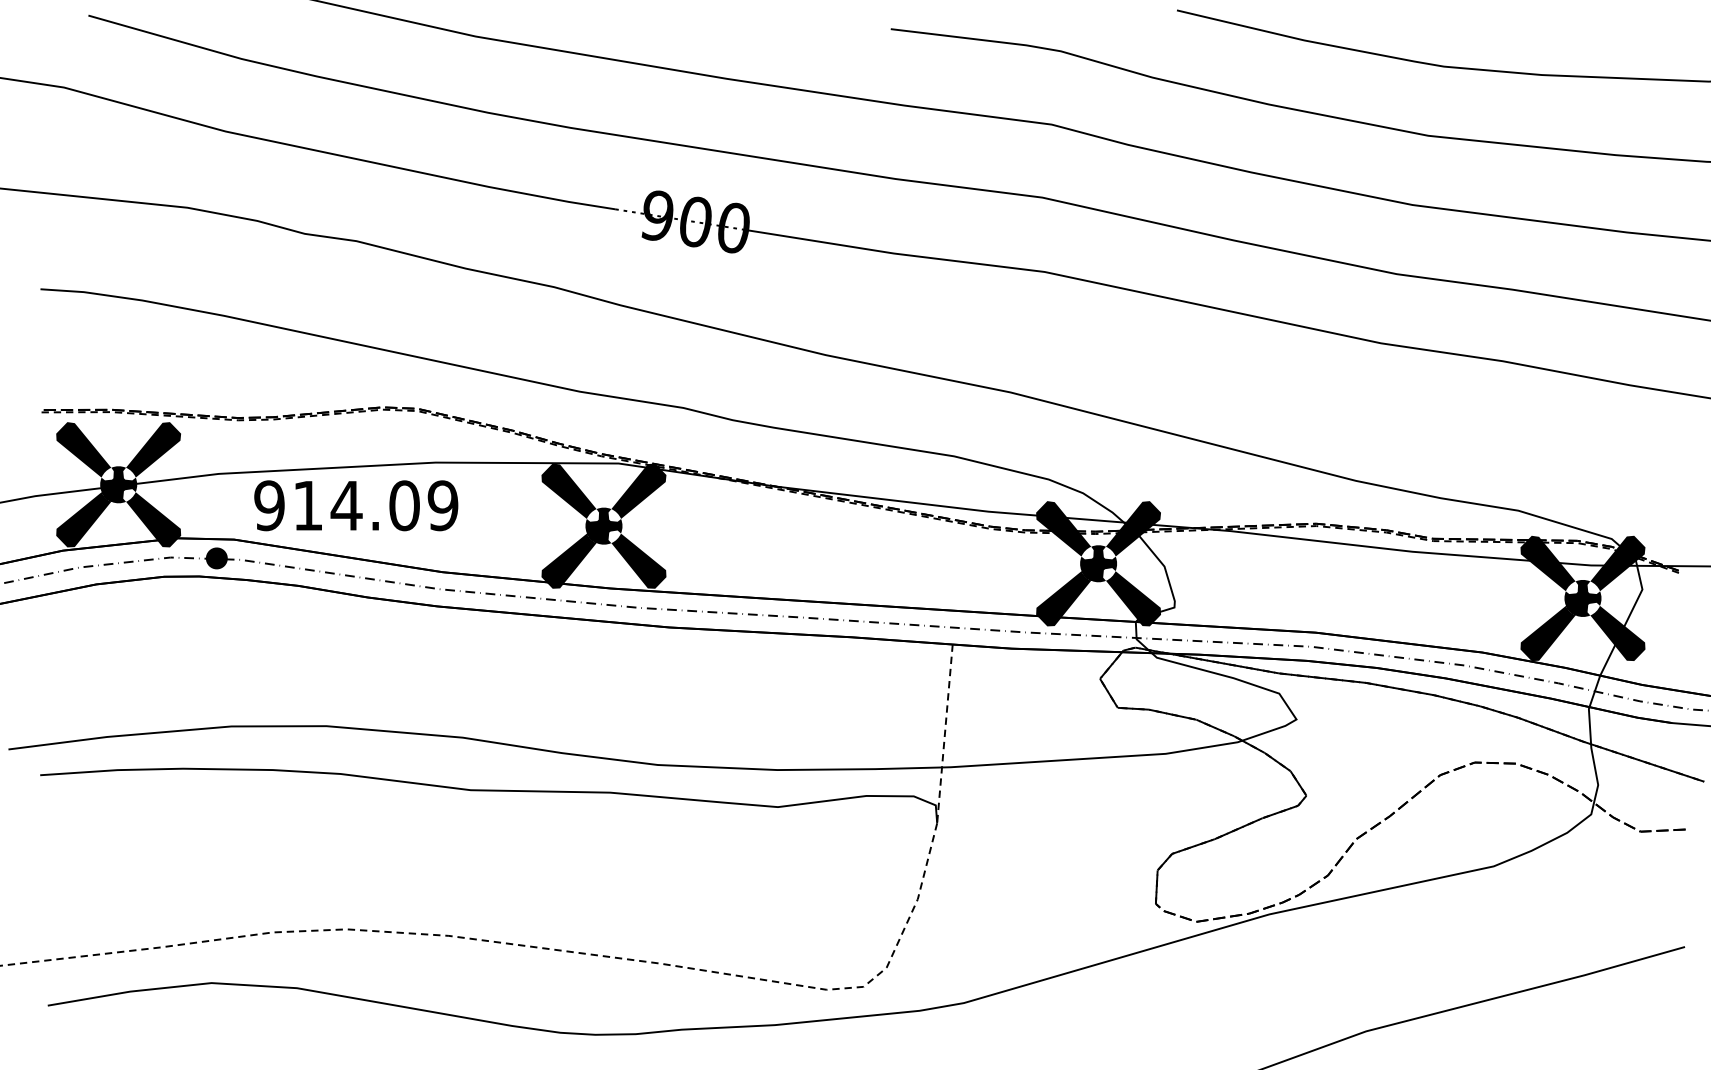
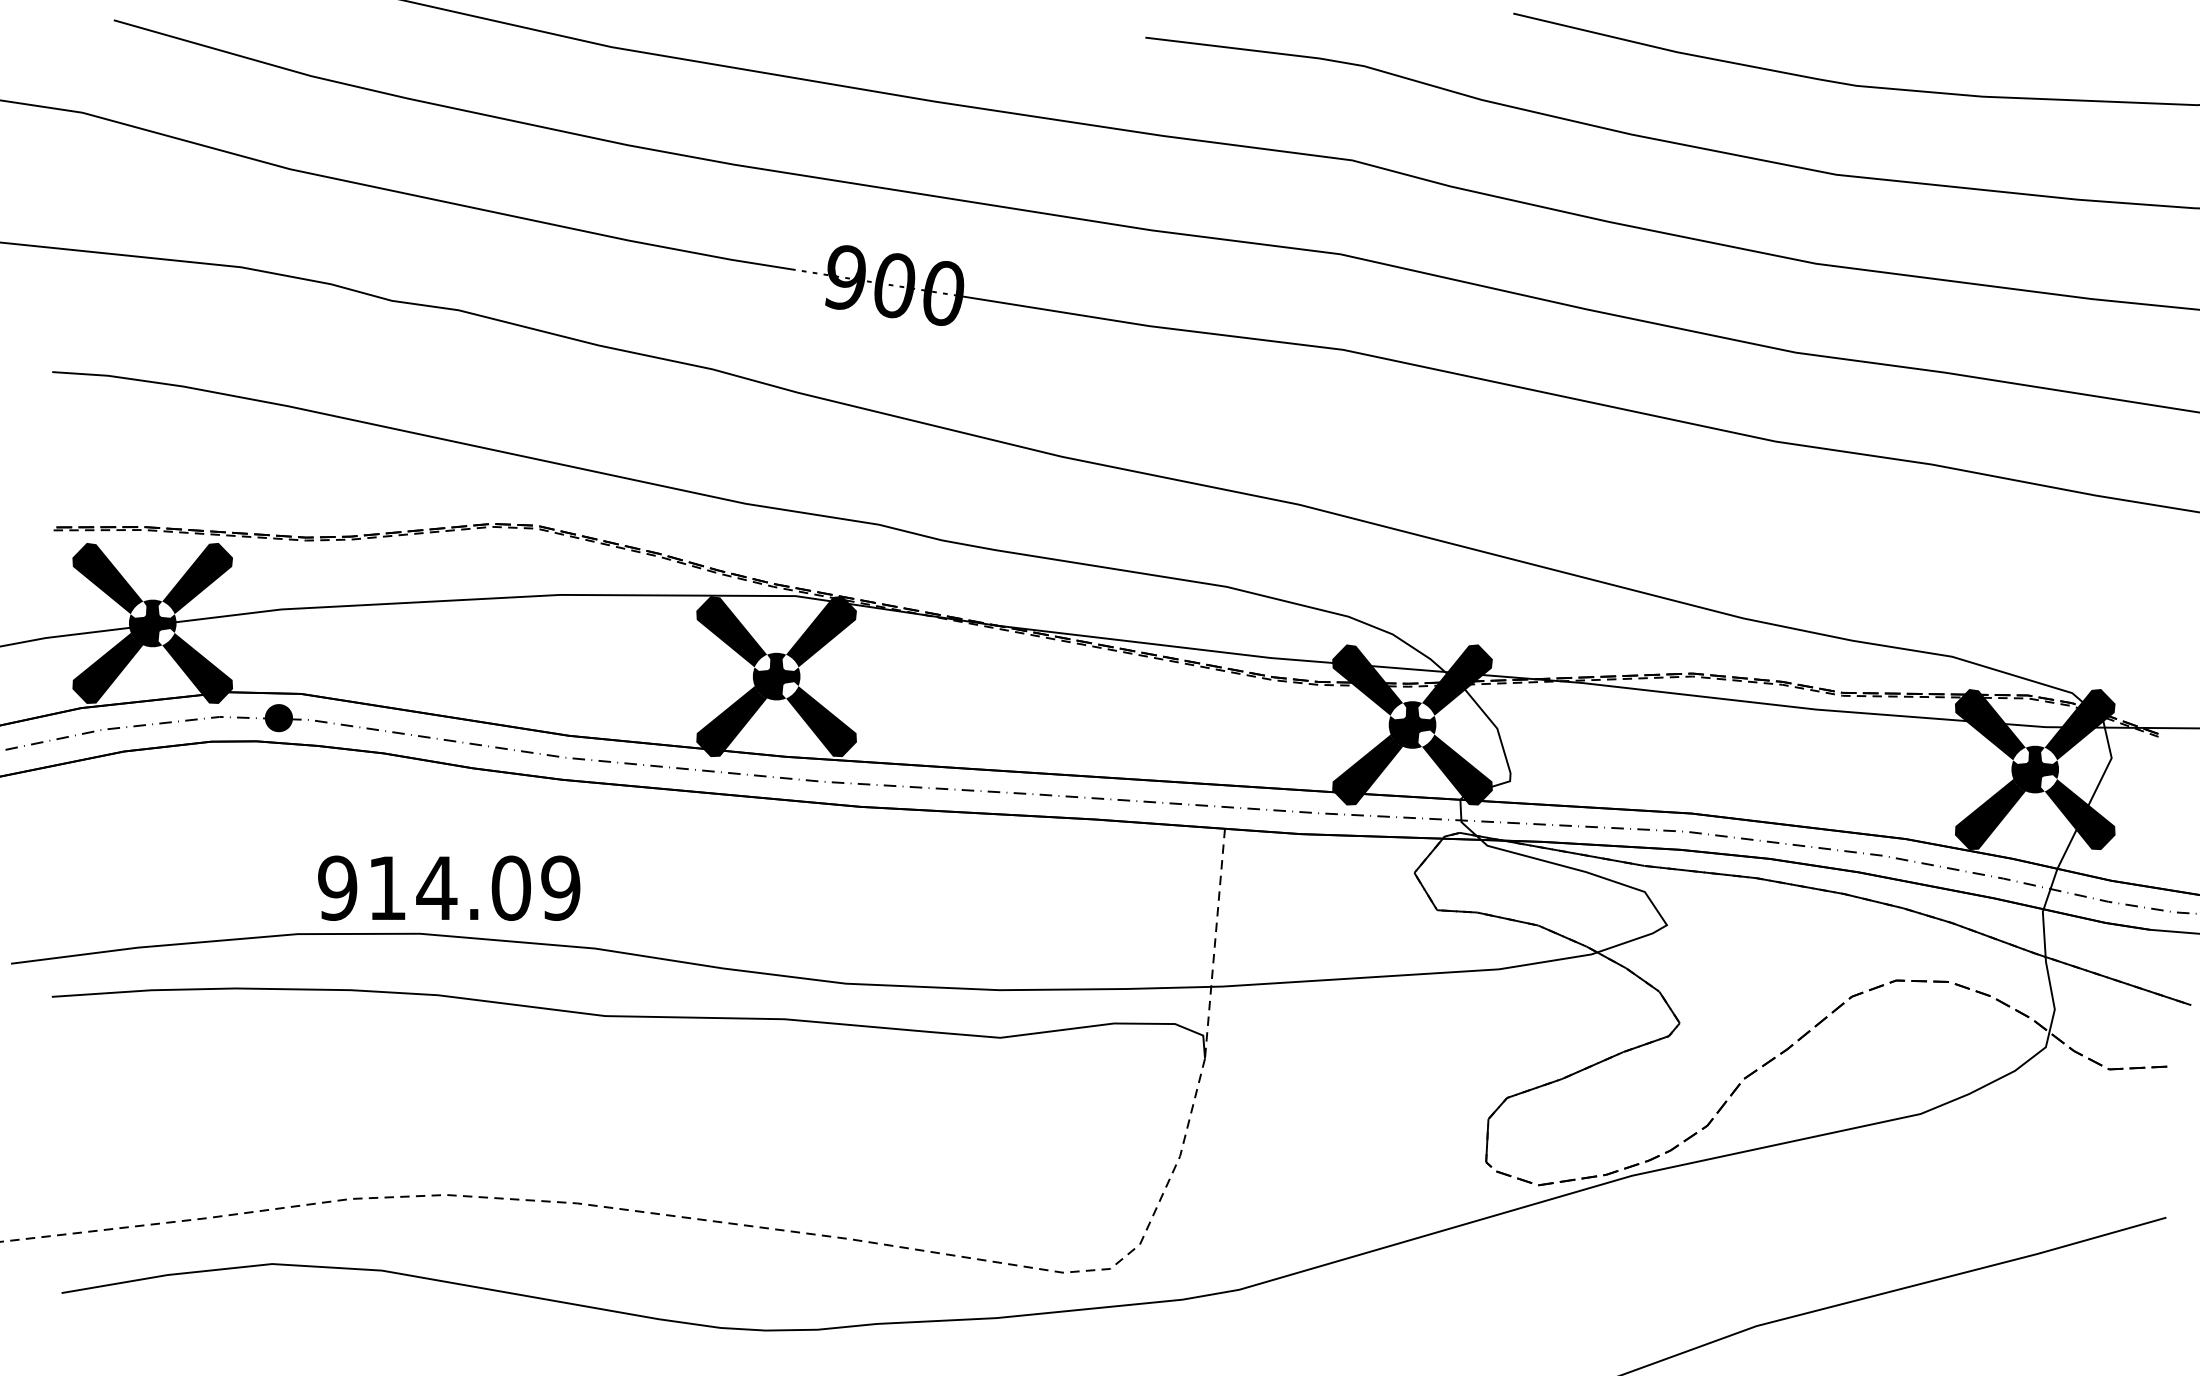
text: (356, 505) -> (449, 887), moved

